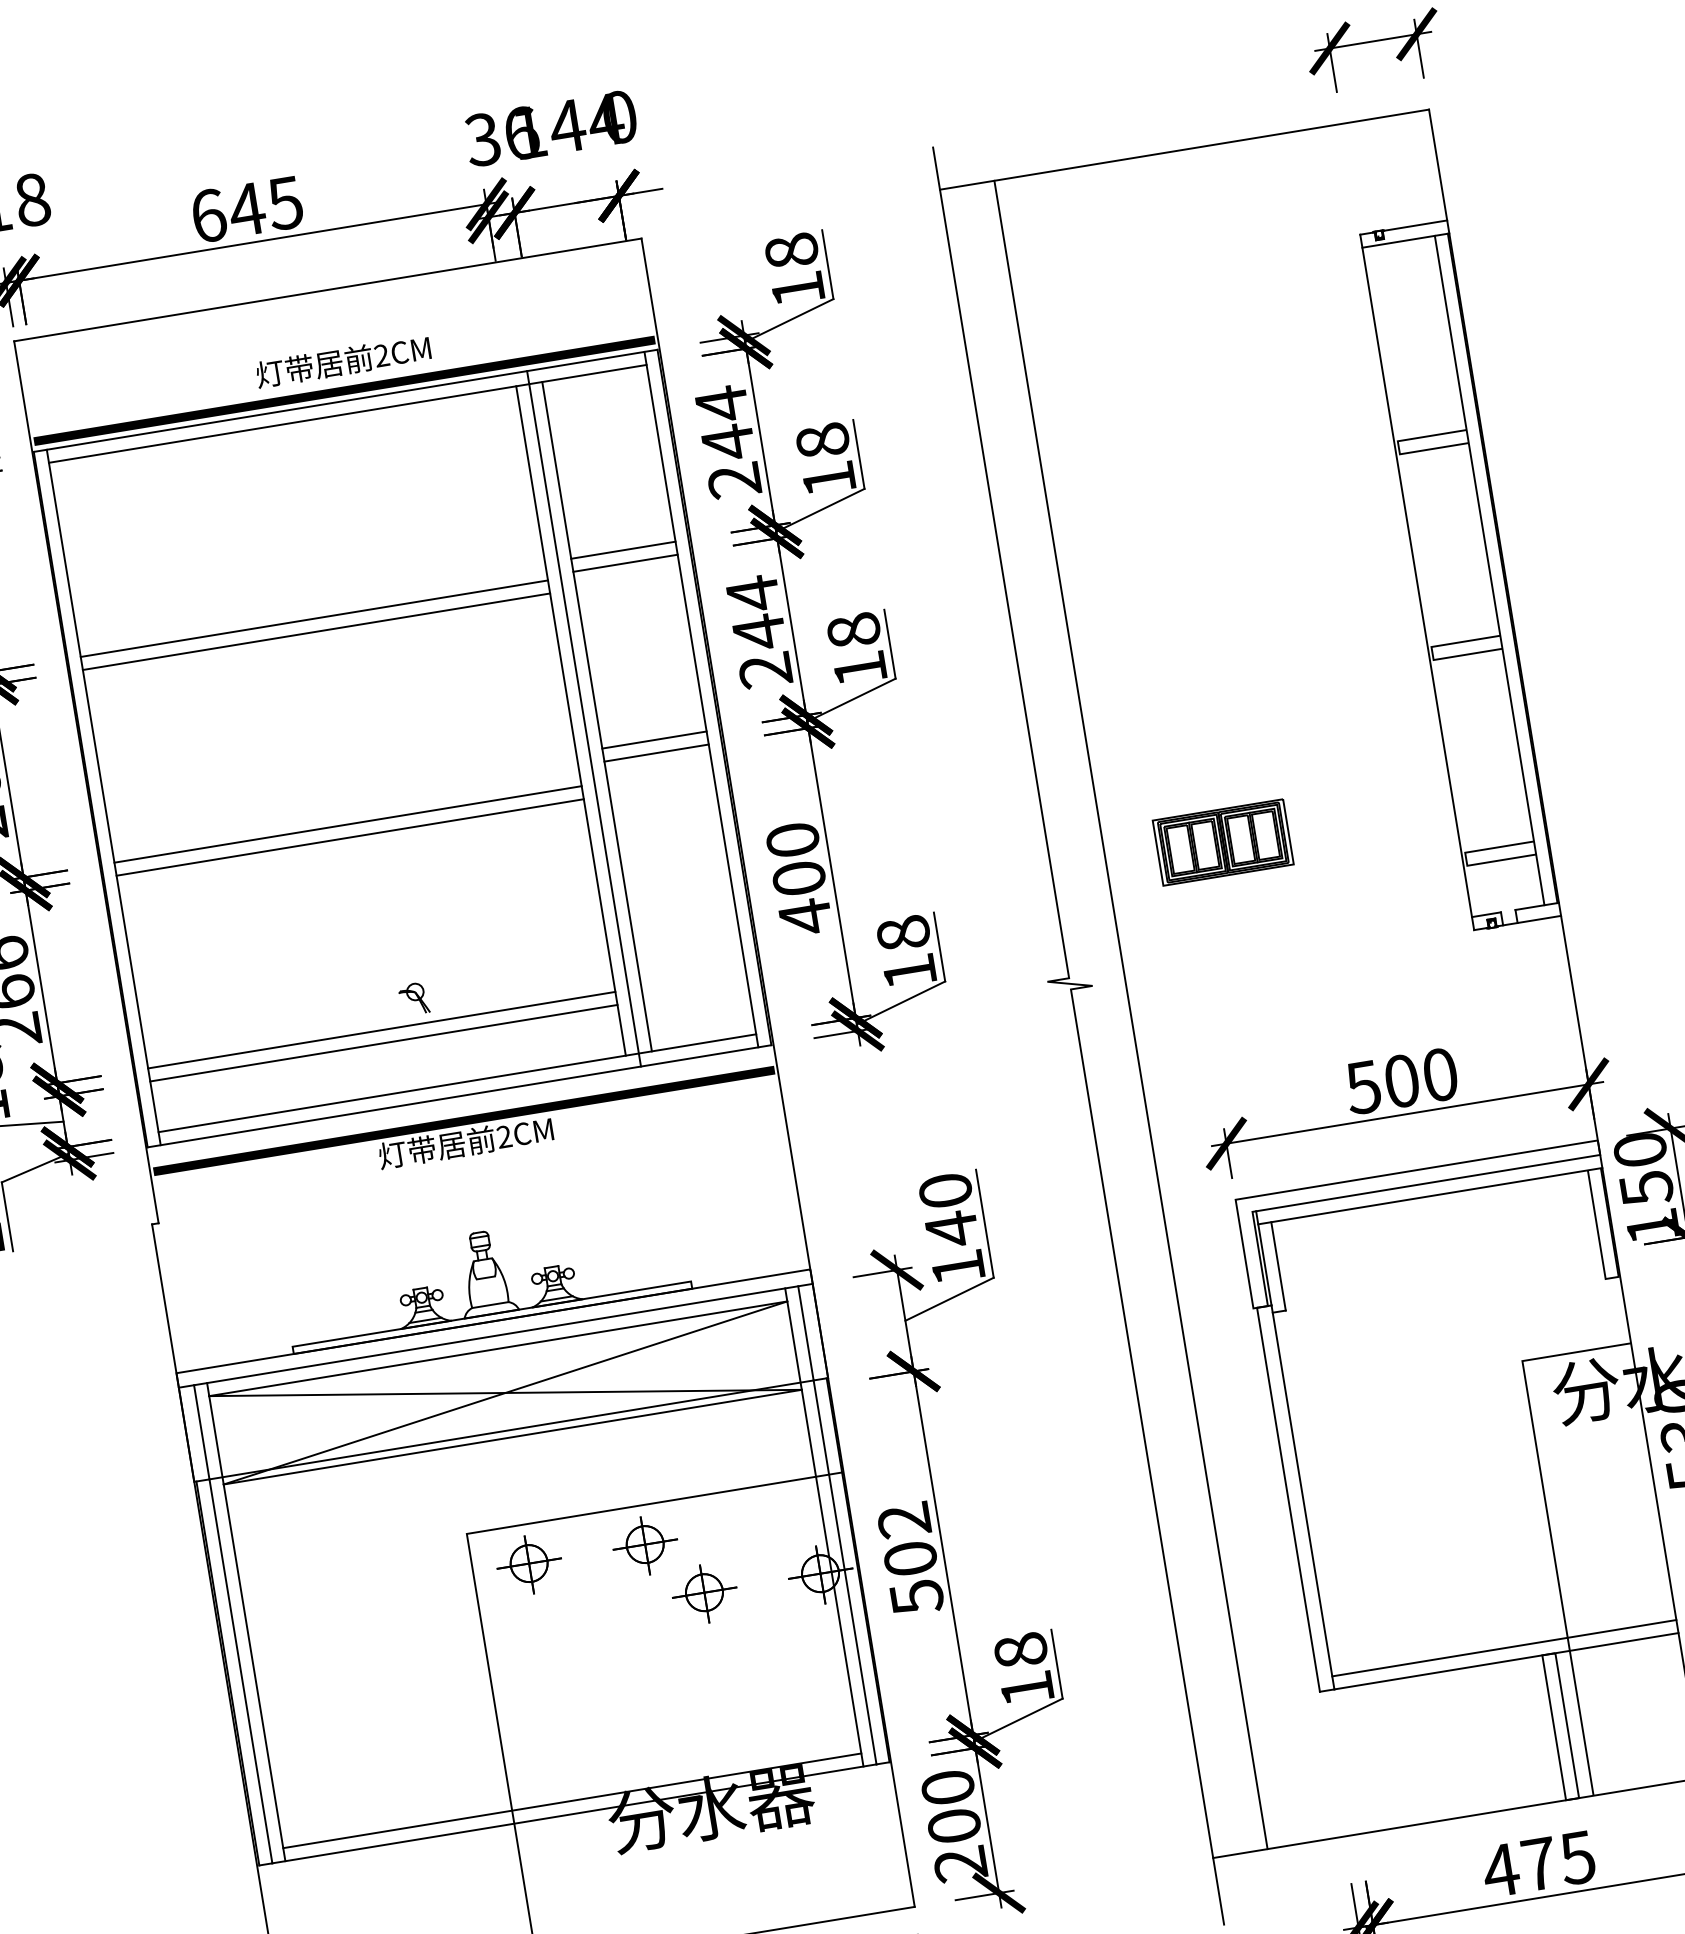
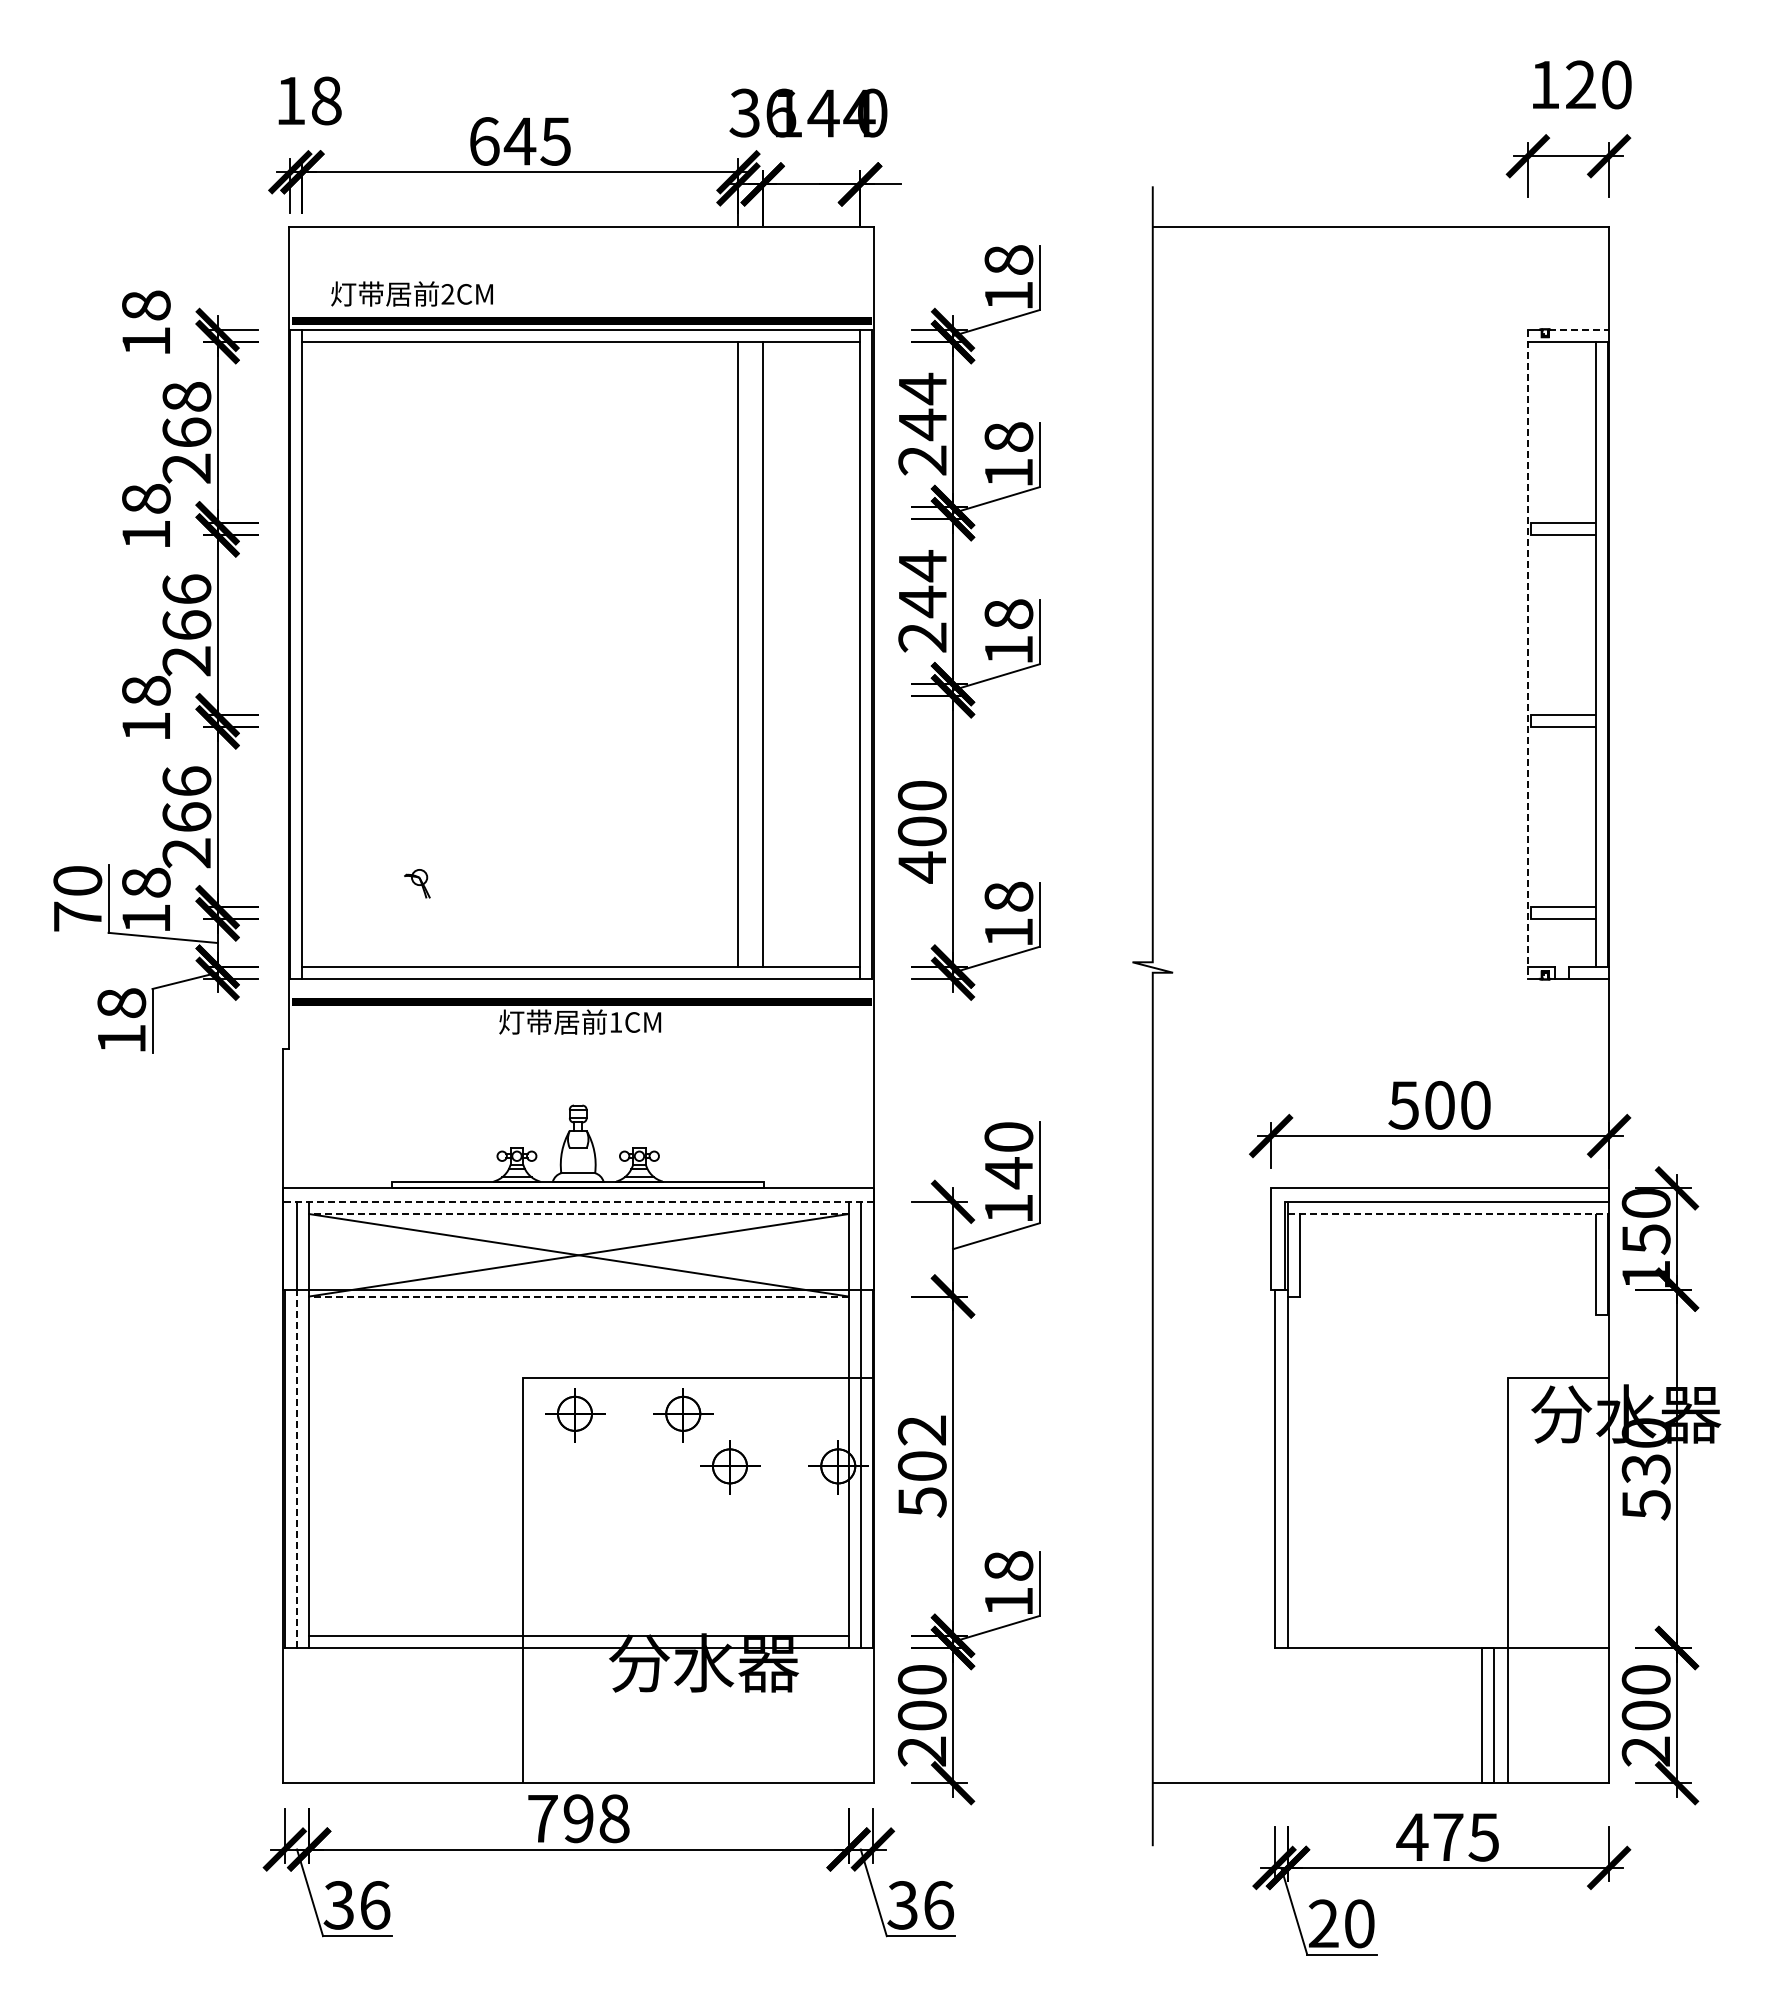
line: (1415, 225) -> (1579, 329), solid -> dashed
text: (342, 361) -> (411, 293), moved
line: (623, 550) -> (811, 507), removed
line: (625, 563) -> (811, 519), removed
line: (1416, 582) -> (1527, 654), solid -> dashed
line: (314, 618) -> (520, 523), removed
line: (316, 631) -> (520, 535), removed
line: (583, 717) -> (750, 653), removed
line: (654, 740) -> (811, 684), removed
line: (656, 753) -> (811, 696), removed
line: (348, 824) -> (520, 715), removed
line: (350, 837) -> (520, 727), removed
part: (1222, 842) -> (1312, 861), removed
part: (414, 998) -> (417, 883), moved
line: (1130, 1014) -> (1203, 1004), removed
line: (381, 1030) -> (520, 907), removed
line: (383, 1043) -> (520, 919), removed
text: (503, 1137) -> (615, 1022), 2CM -> 1CM
line: (1430, 1196) -> (1448, 1214), solid -> dashed
line: (495, 1335) -> (578, 1201), solid -> dashed
line: (497, 1349) -> (578, 1214), solid -> dashed
line: (512, 1437) -> (578, 1296), solid -> dashed
line: (1504, 1647) -> (1448, 1635), removed
line: (241, 1670) -> (297, 1468), solid -> dashed

